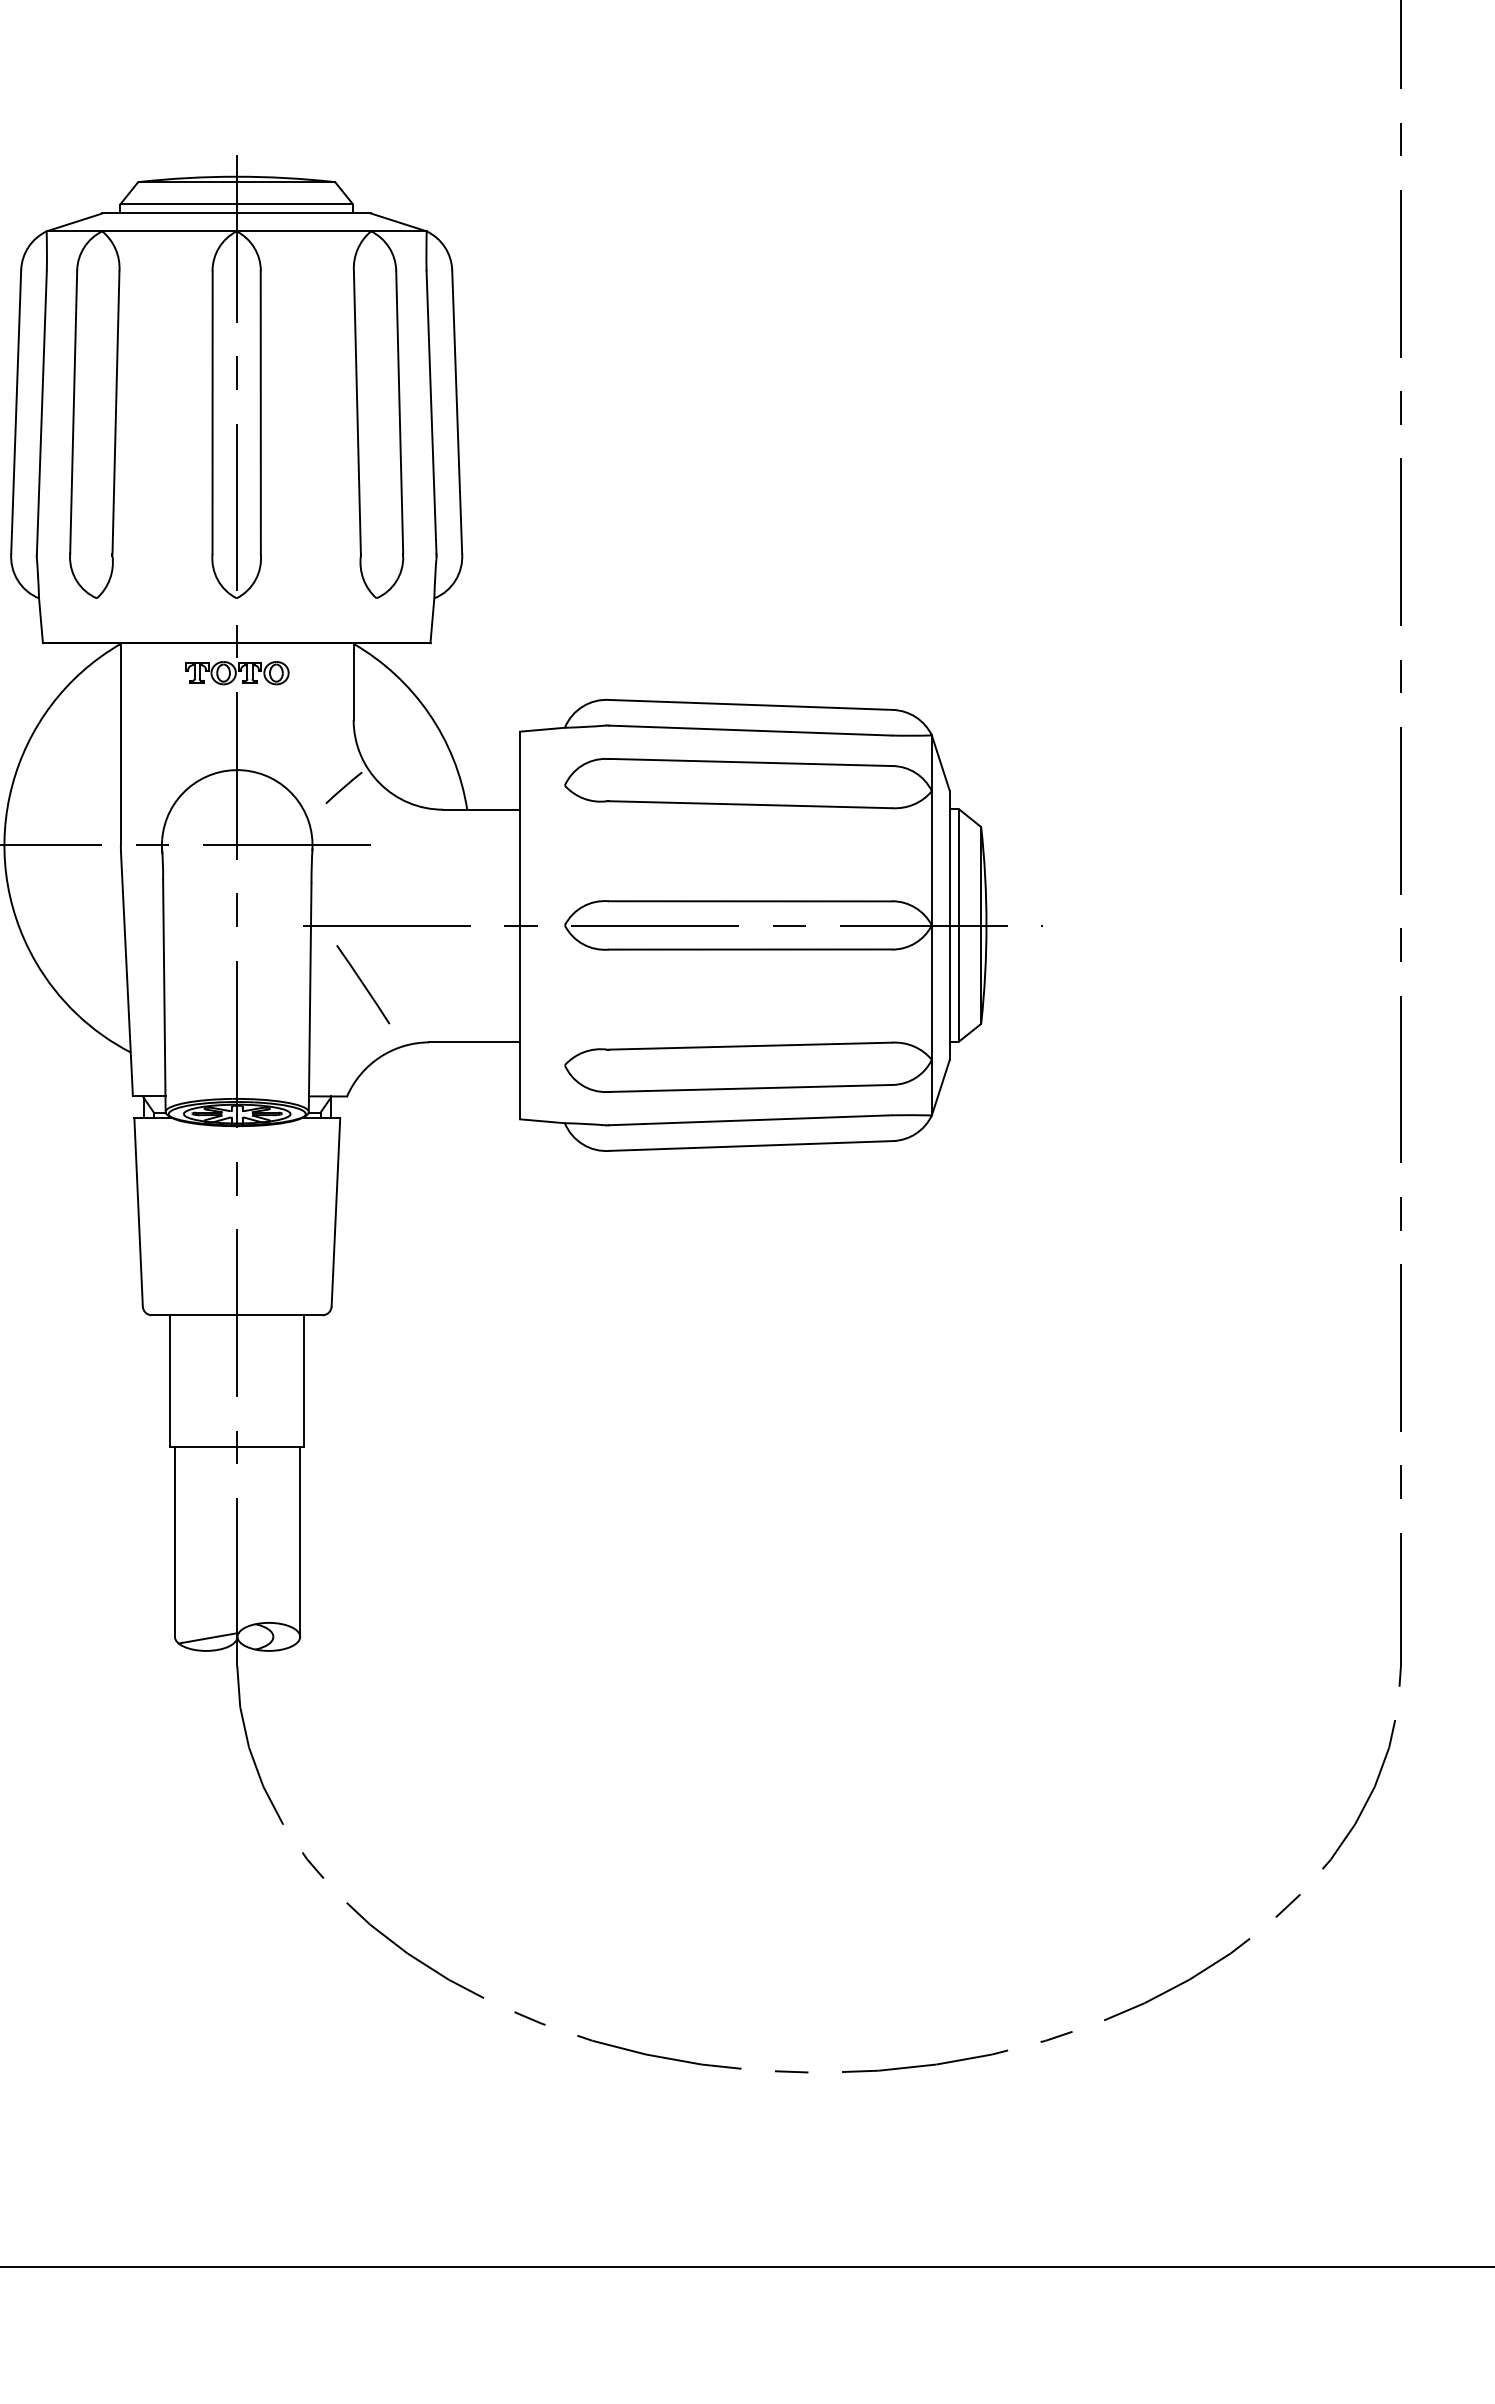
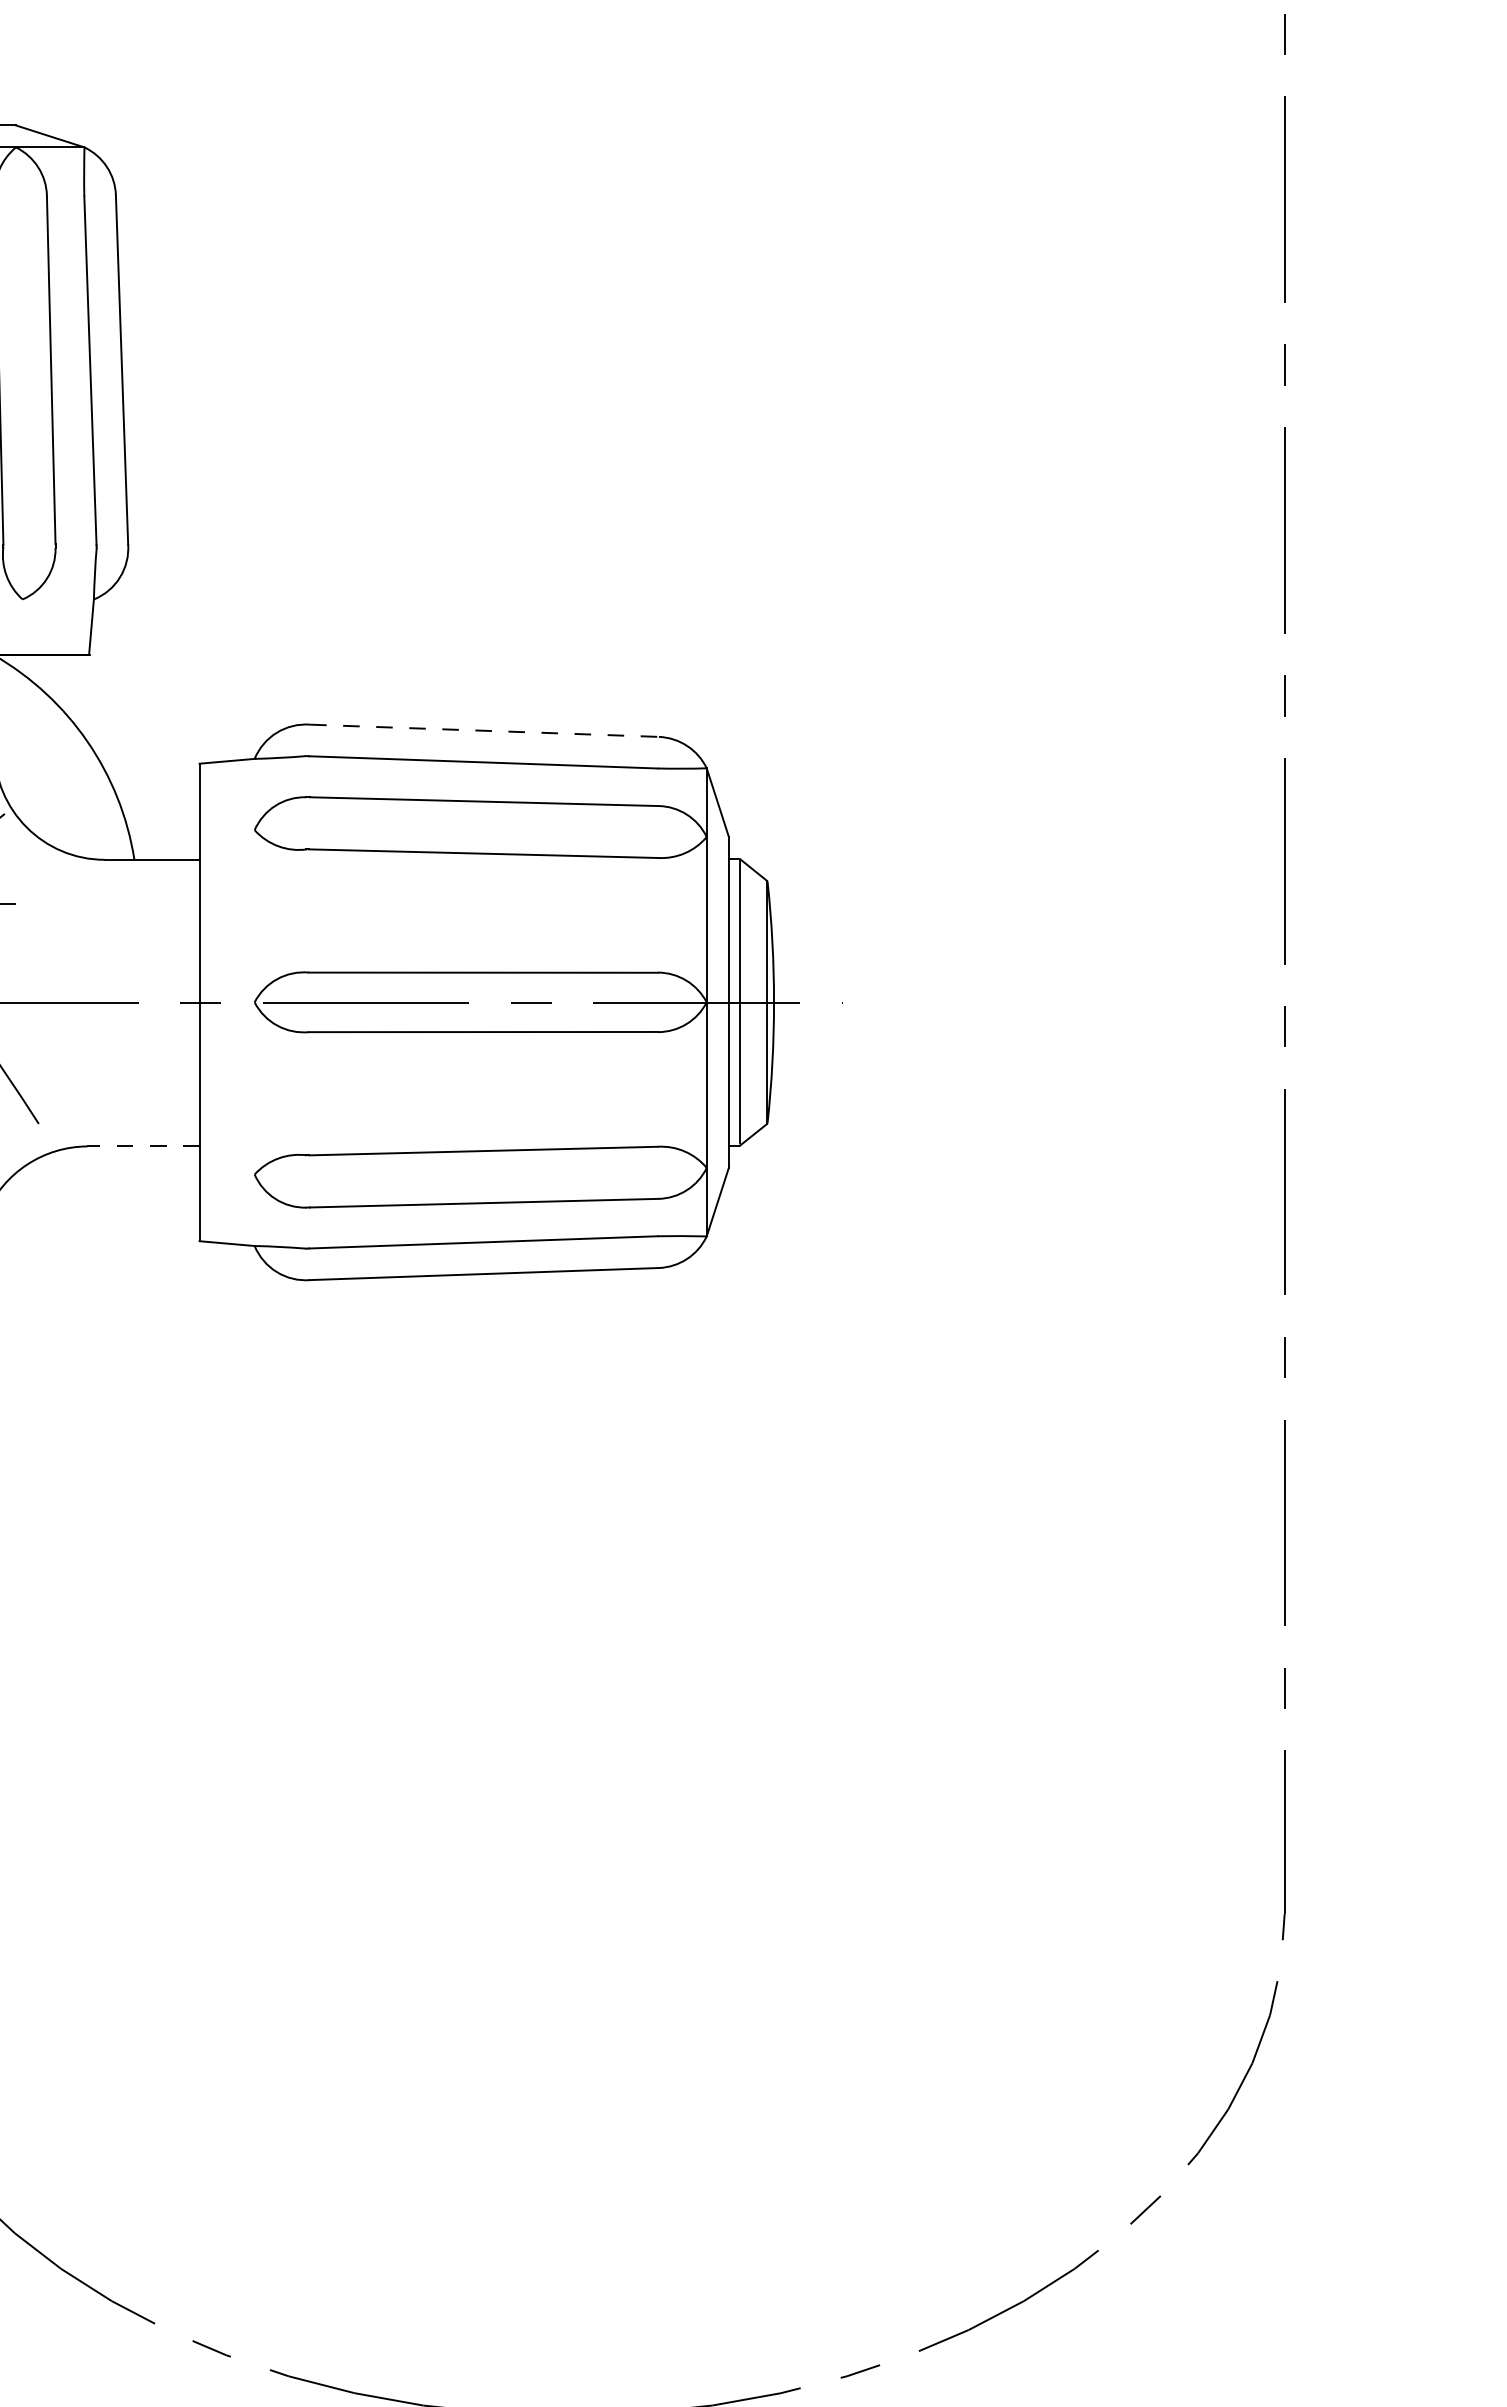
line: (751, 704) -> (484, 730), solid -> dashed
line: (474, 1042) -> (143, 1146), solid -> dashed

